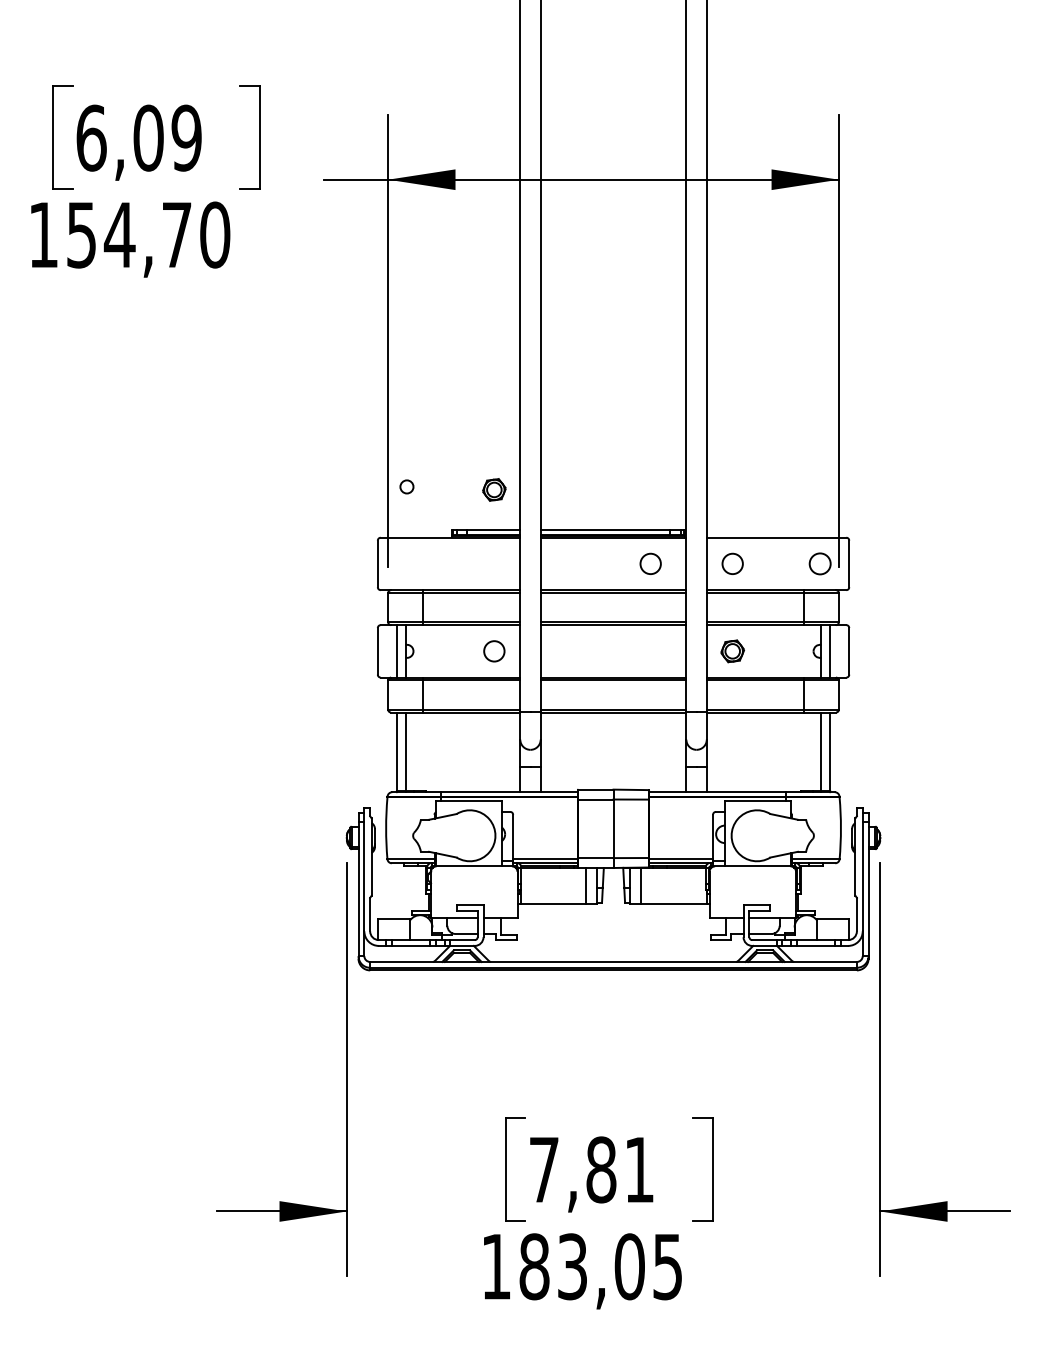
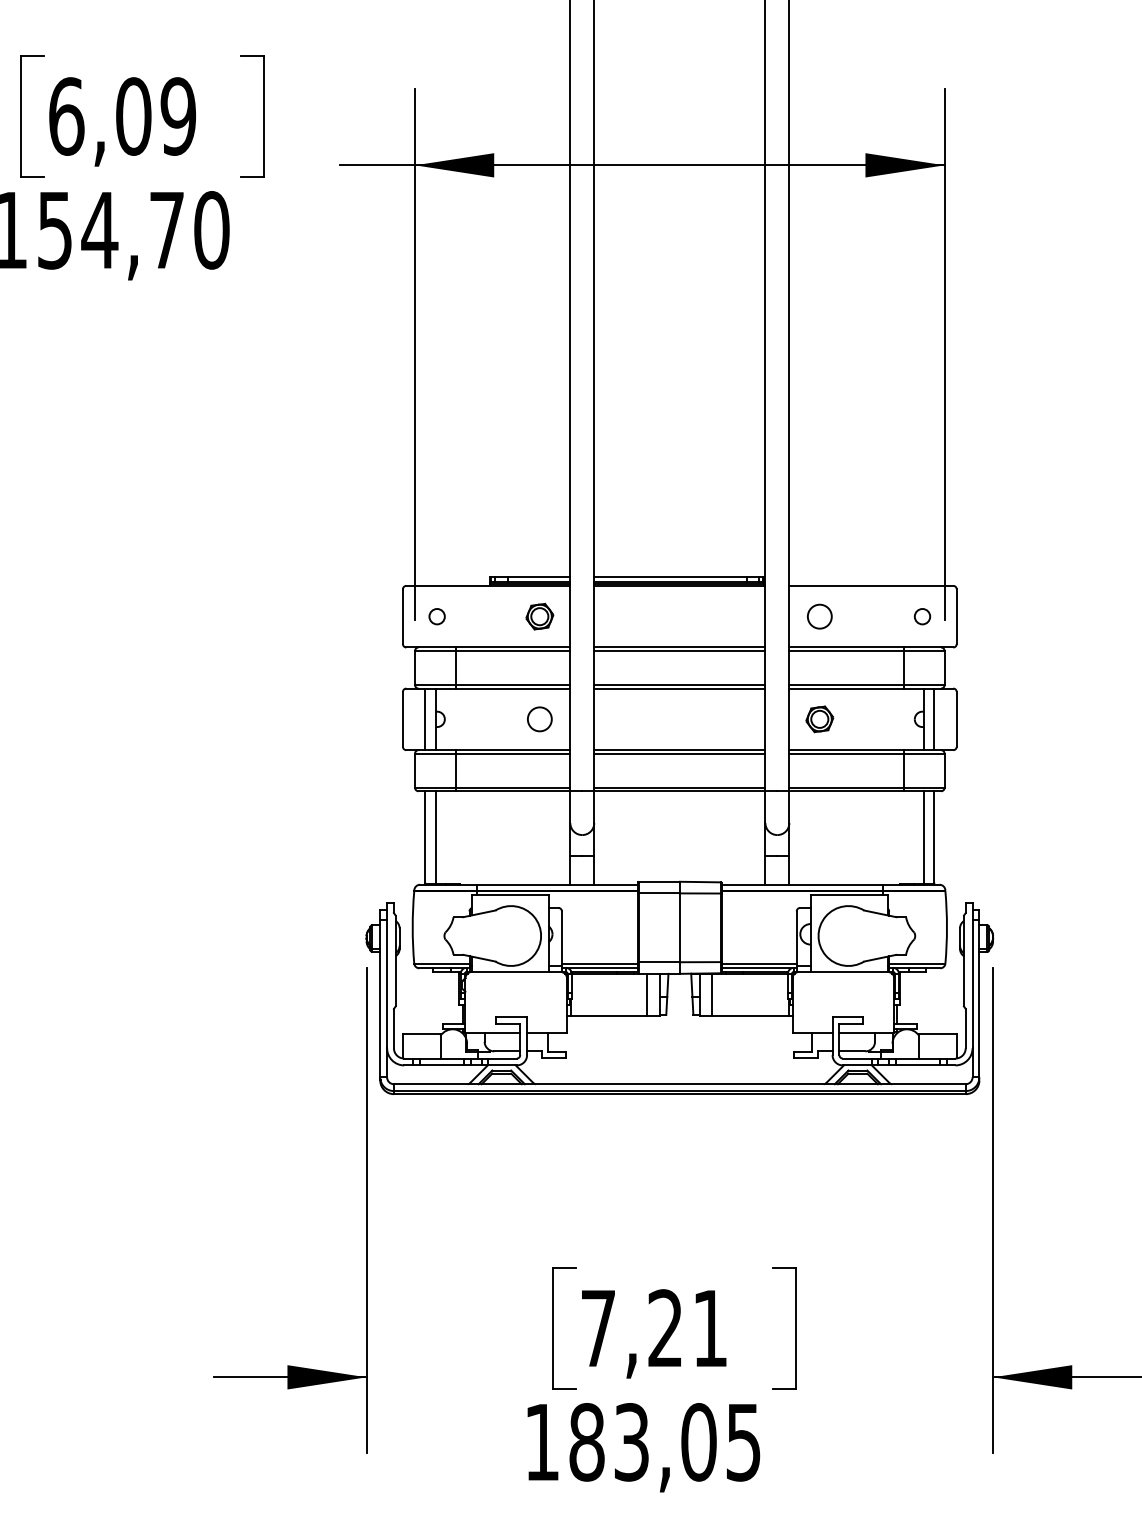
circle: (406, 486) -> (436, 616), moved
part: (494, 489) -> (539, 616), moved
circle: (650, 563) -> (723, 616), removed
circle: (819, 563) -> (921, 616), size x0.62
text: (601, 1169) -> (665, 1328), 7,81 -> 7,21

